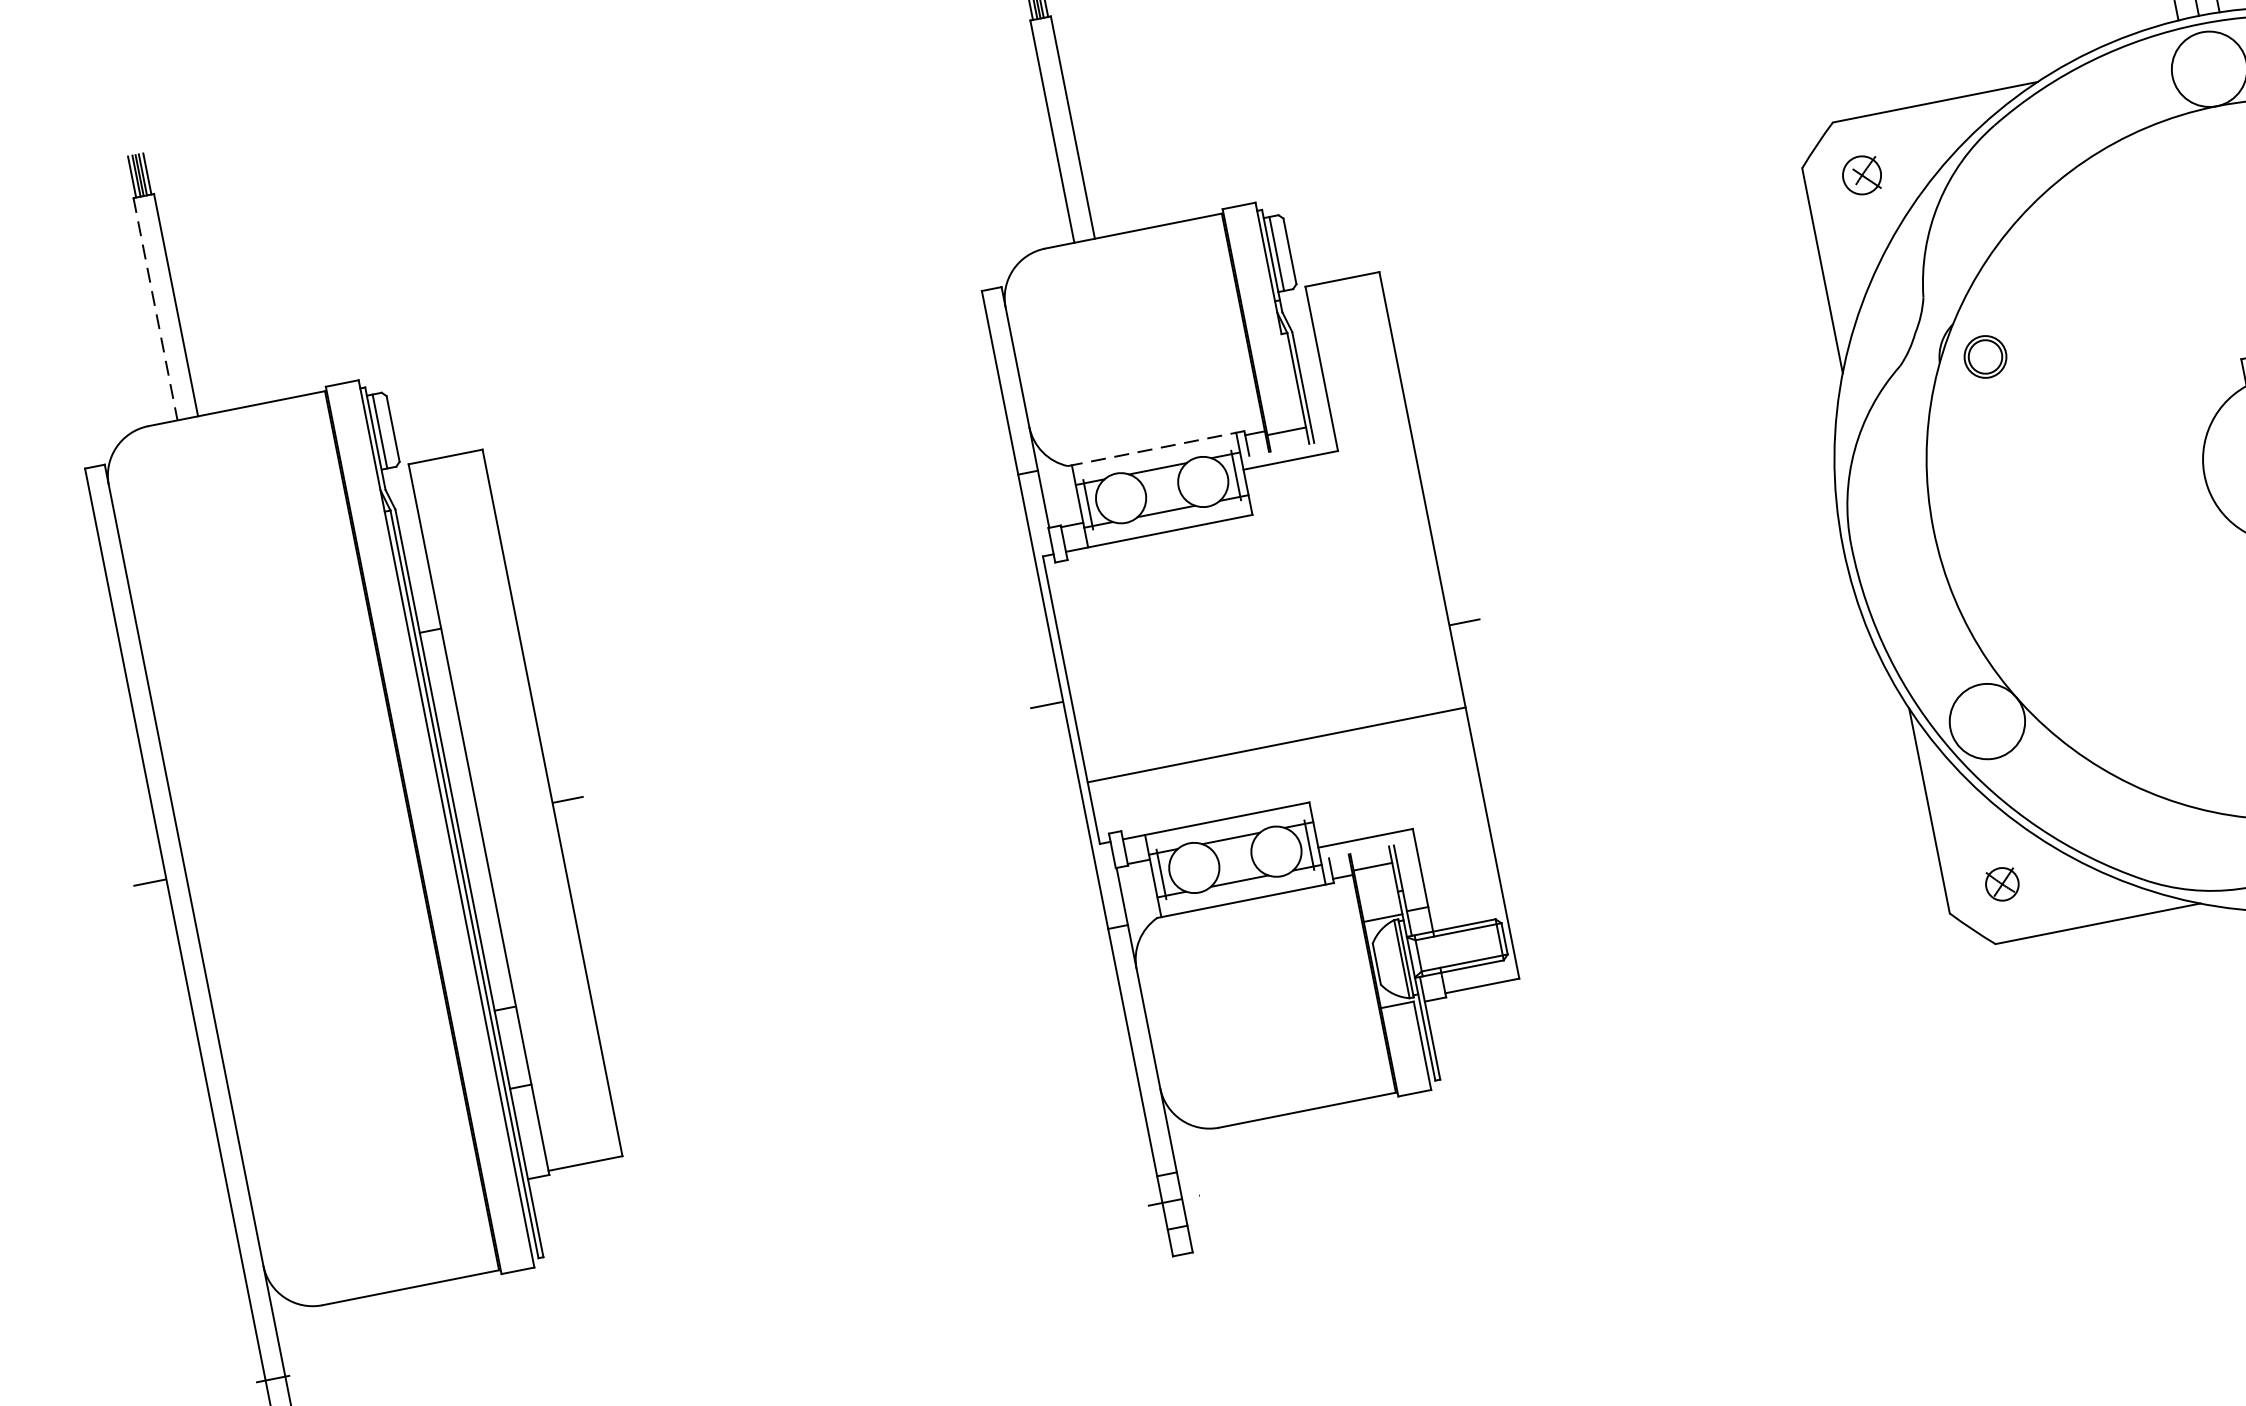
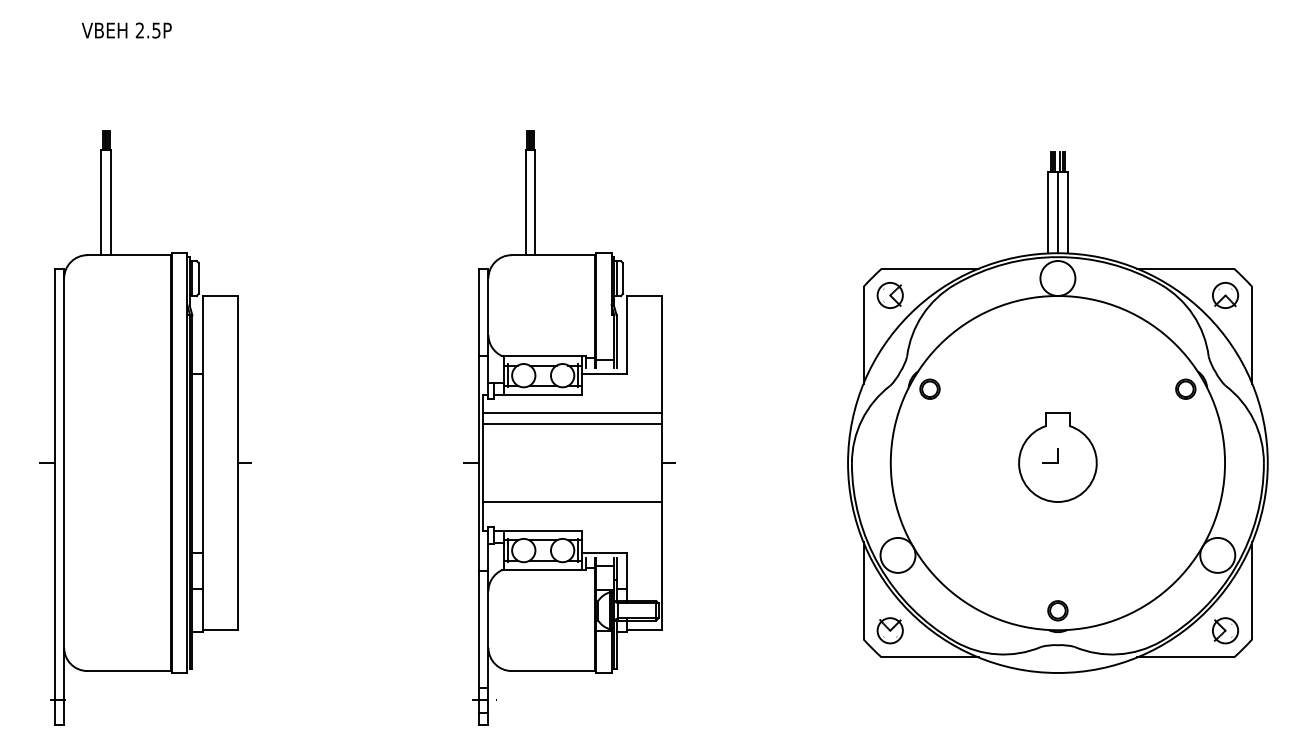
part: (1860, 175) -> (889, 295), size x1.43
line: (155, 308) -> (101, 202), dashed -> solid
line: (1156, 449) -> (544, 356), dashed -> solid
line: (1237, 558) -> (571, 413), added
line: (1242, 581) -> (571, 424), added
part: (2000, 883) -> (889, 630), size x1.67

